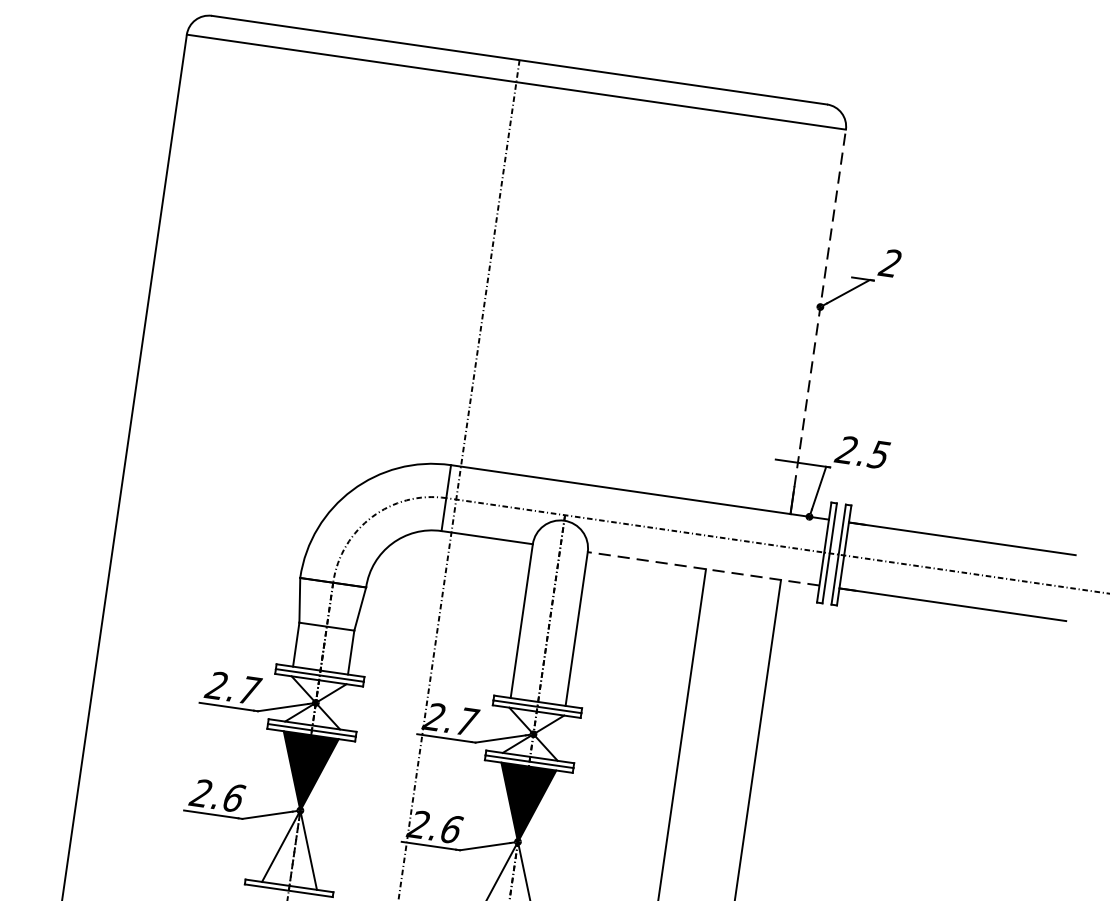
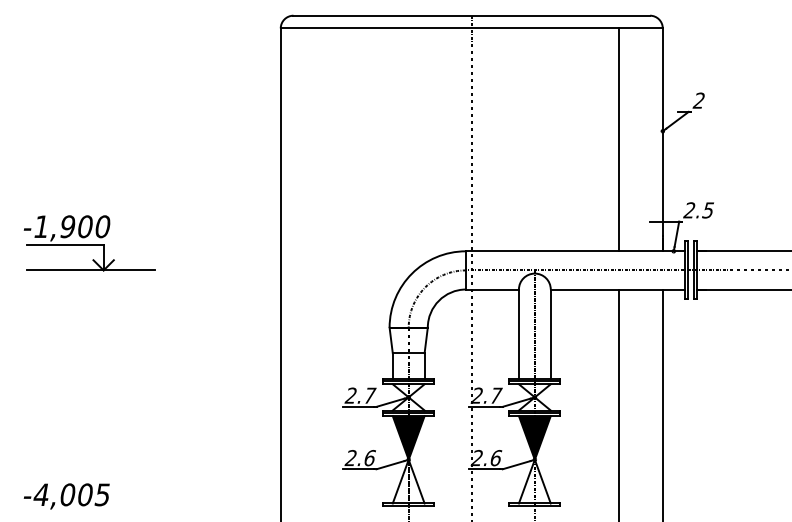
line: (819, 309) -> (662, 132), dashed -> solid
line: (743, 310) -> (619, 139), added
line: (702, 568) -> (617, 289), dashed -> solid

